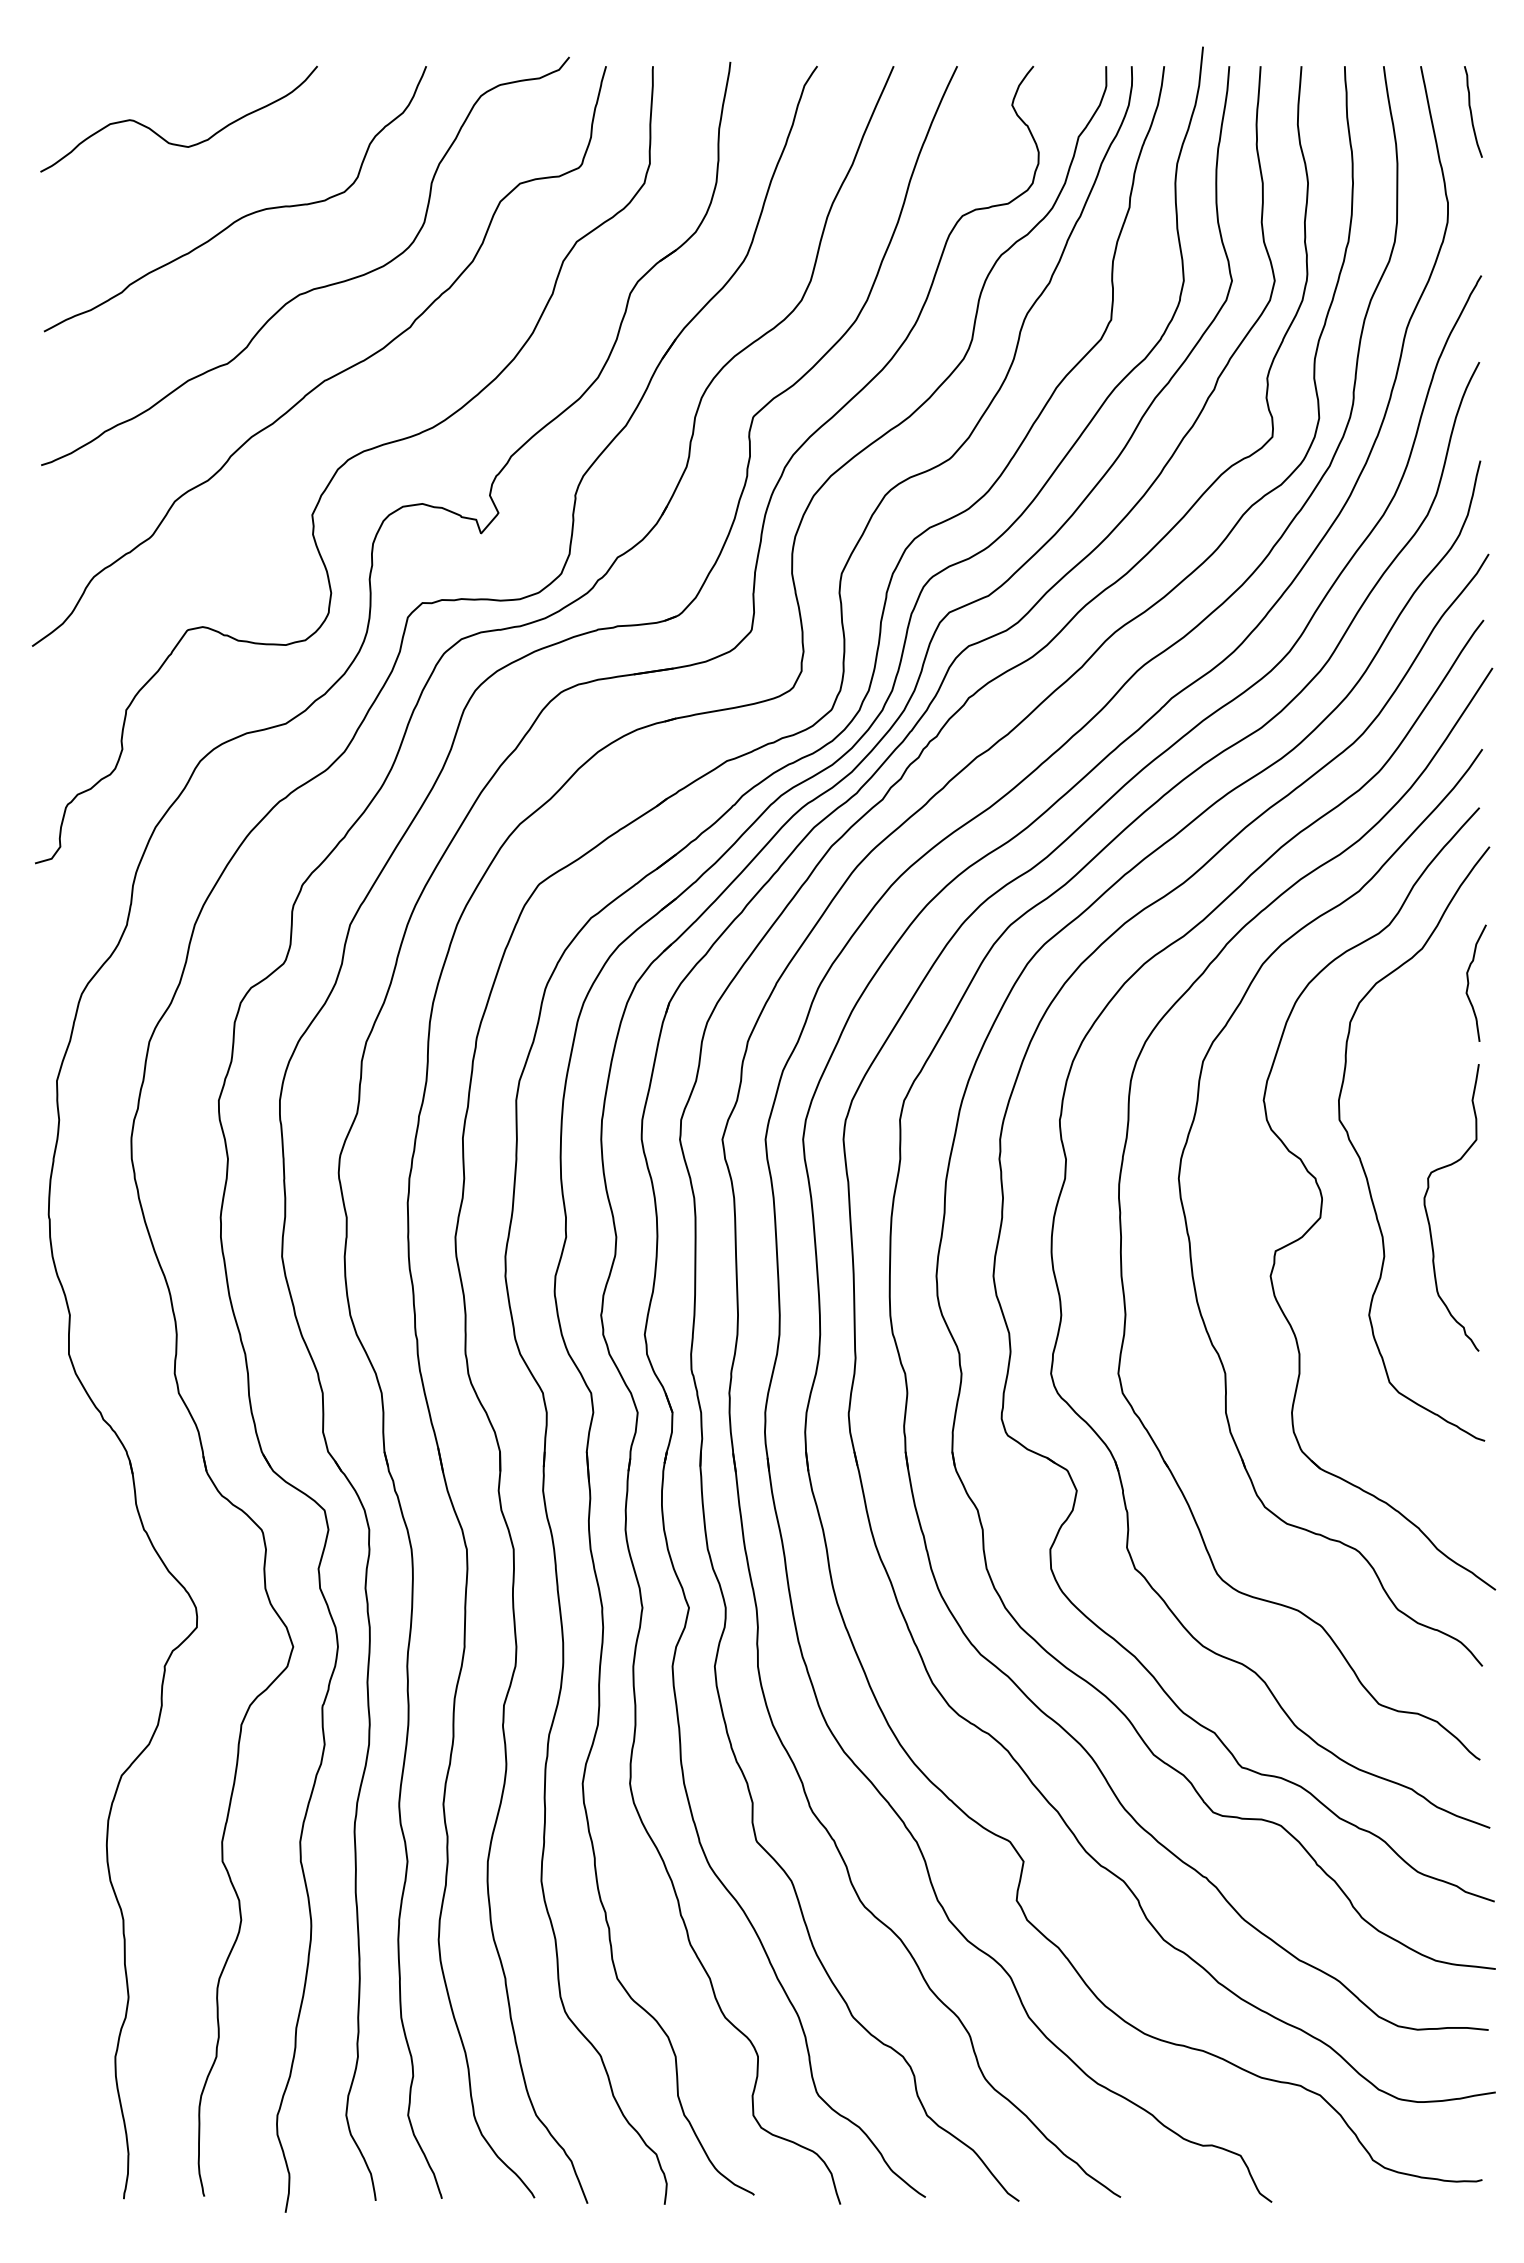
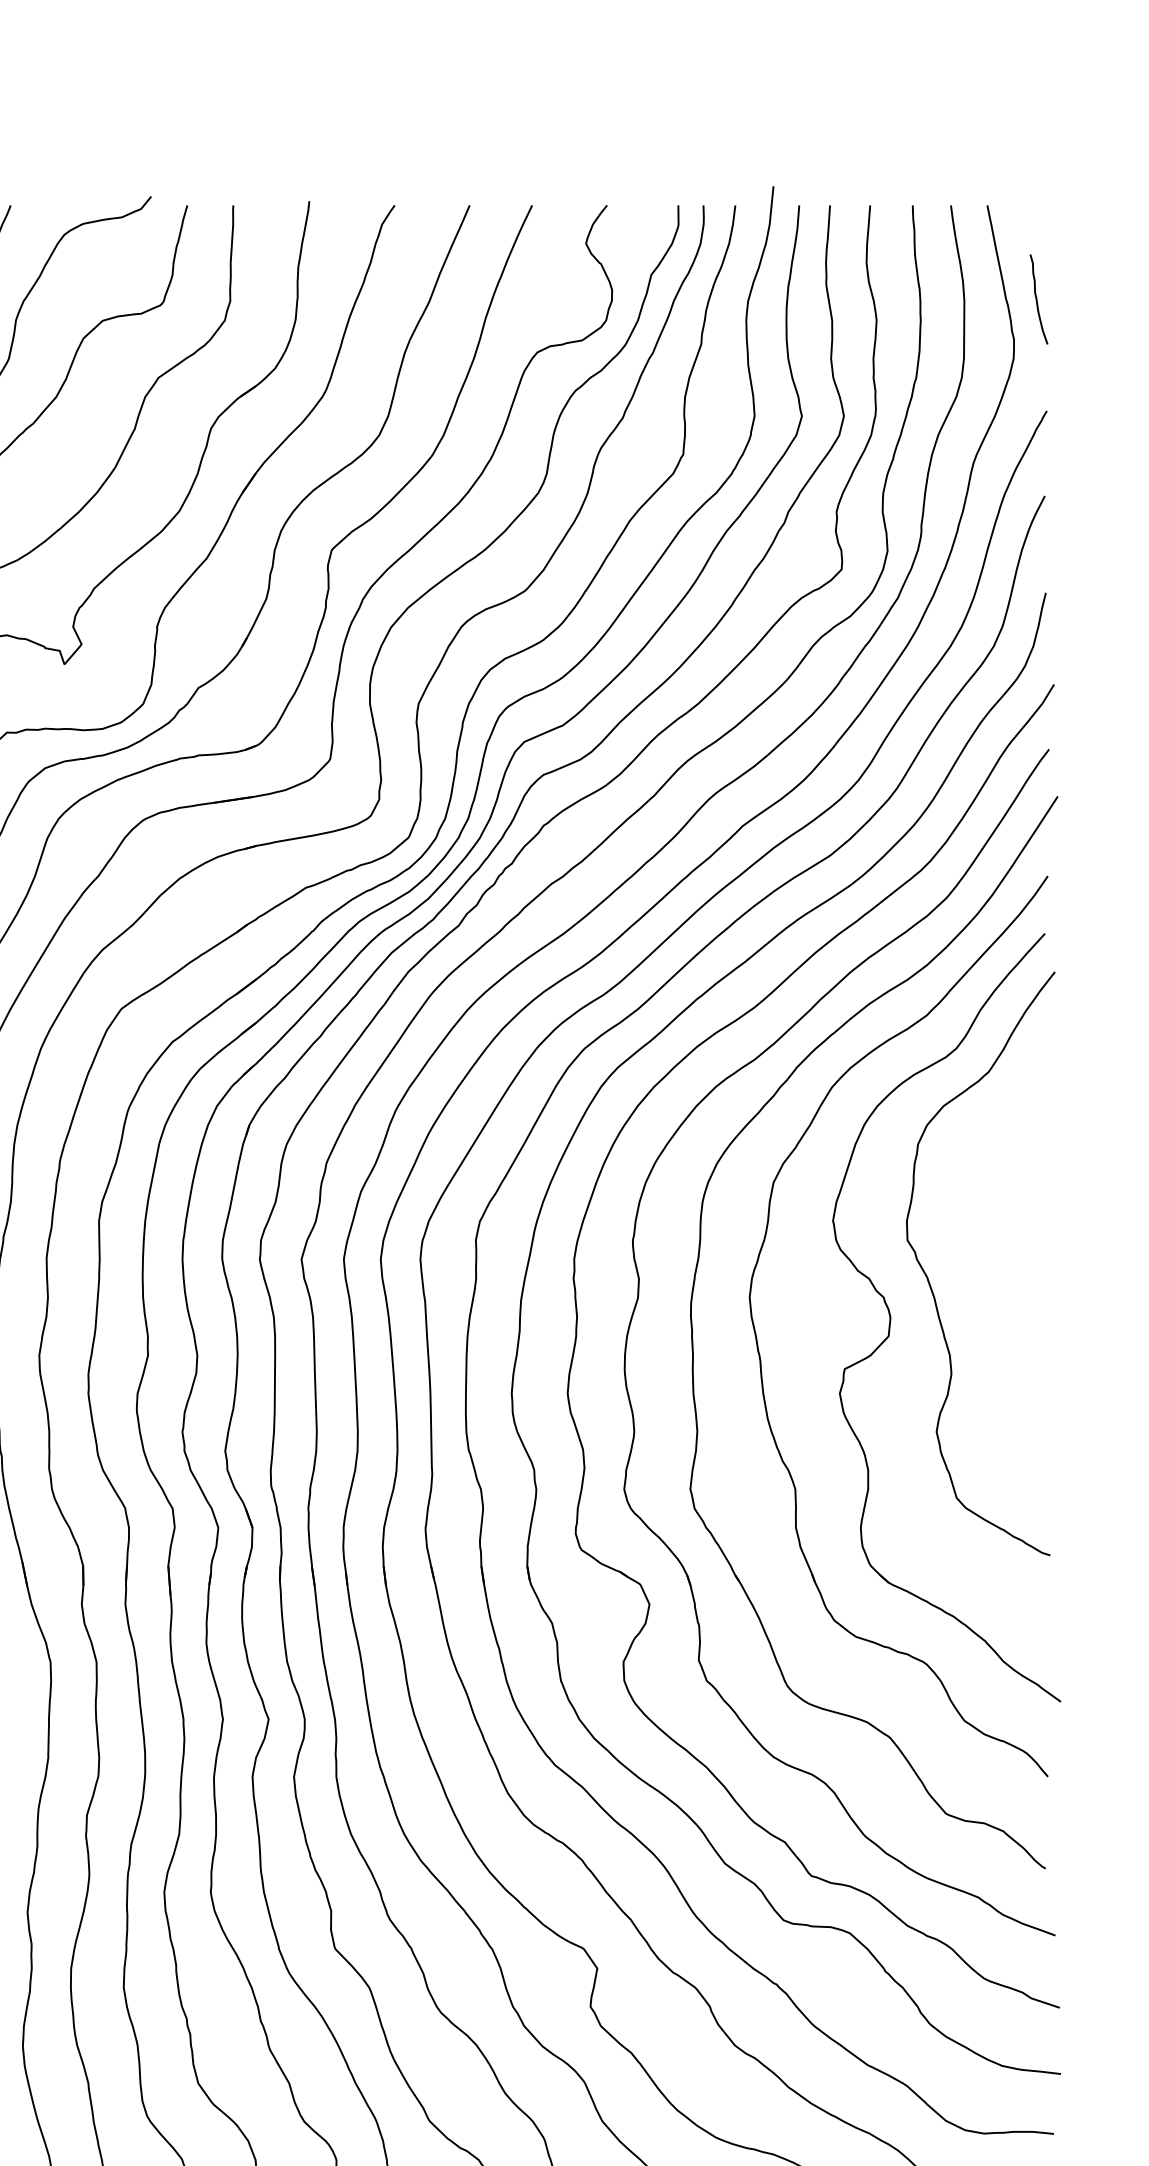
curve: (1471, 111) -> (1037, 299), moved
curve: (1469, 982) -> (1035, 1105), removed
curve: (1427, 1211) -> (993, 1330), removed

